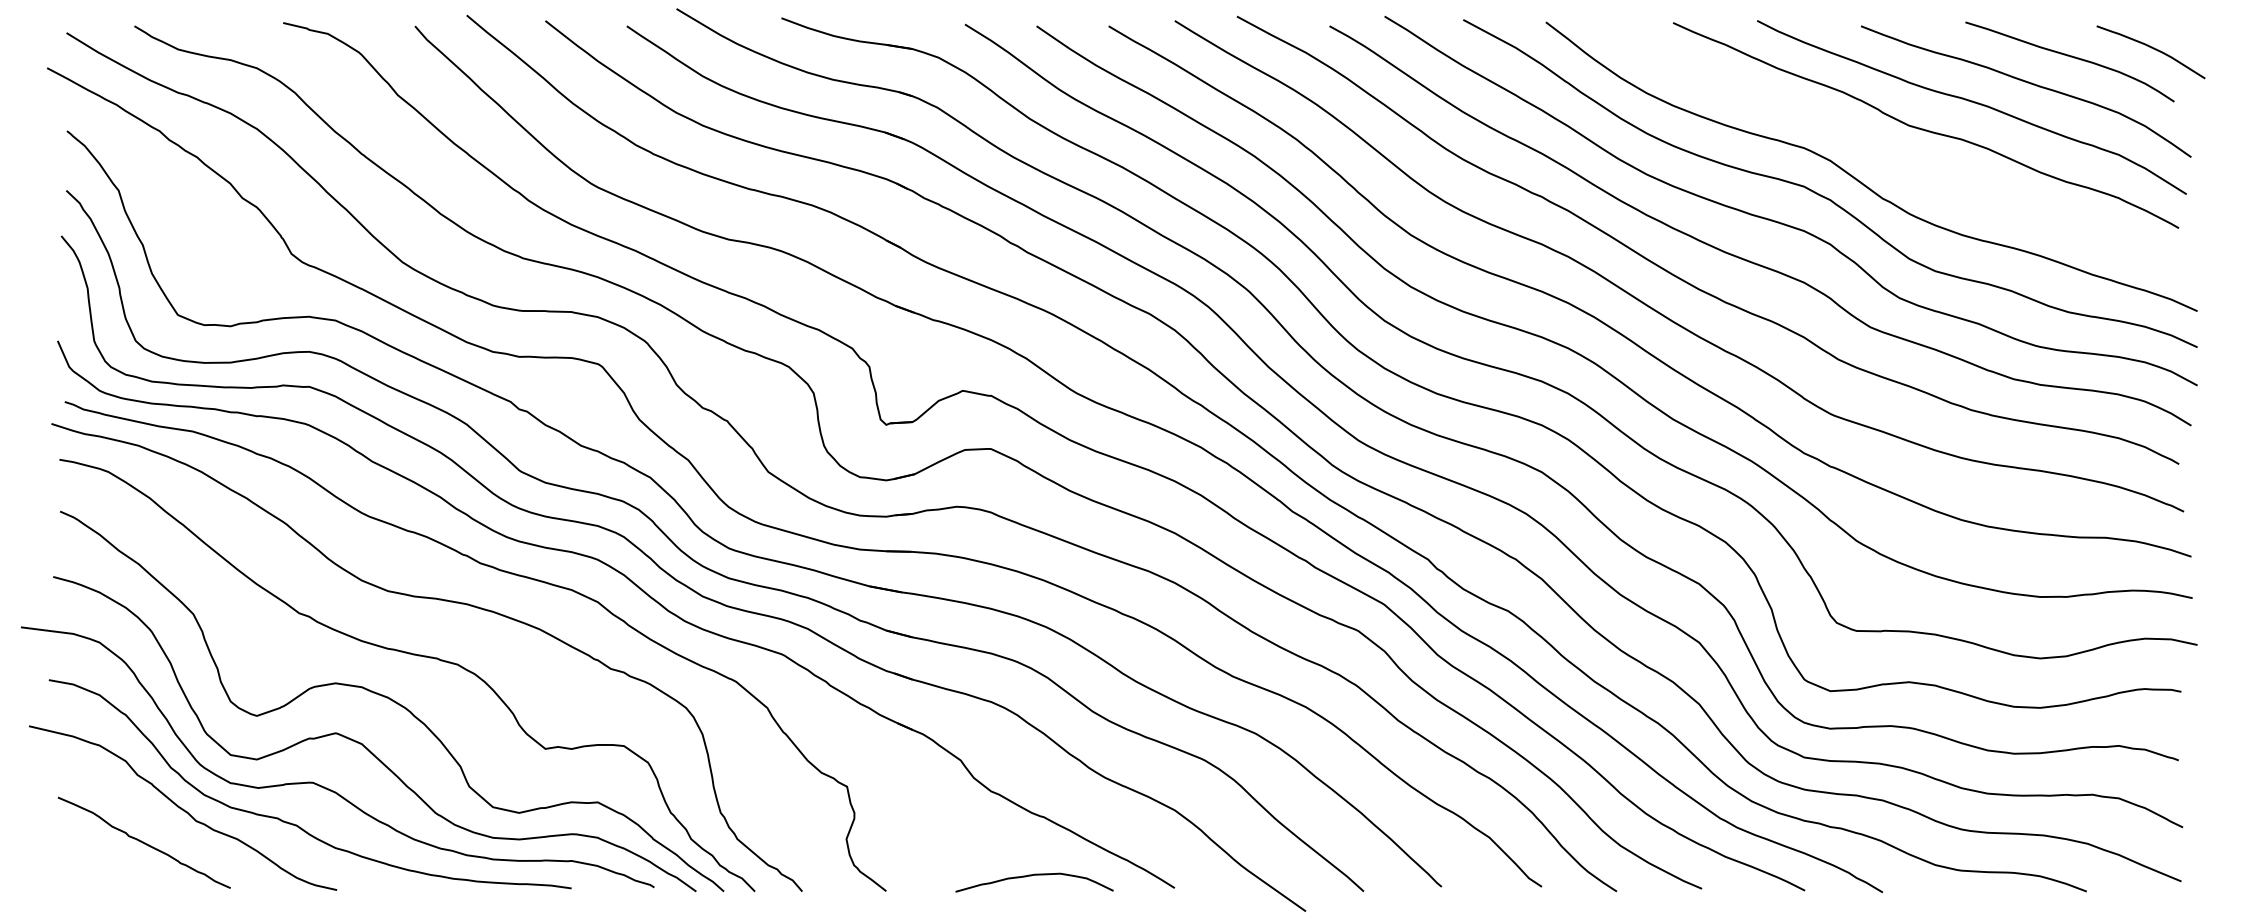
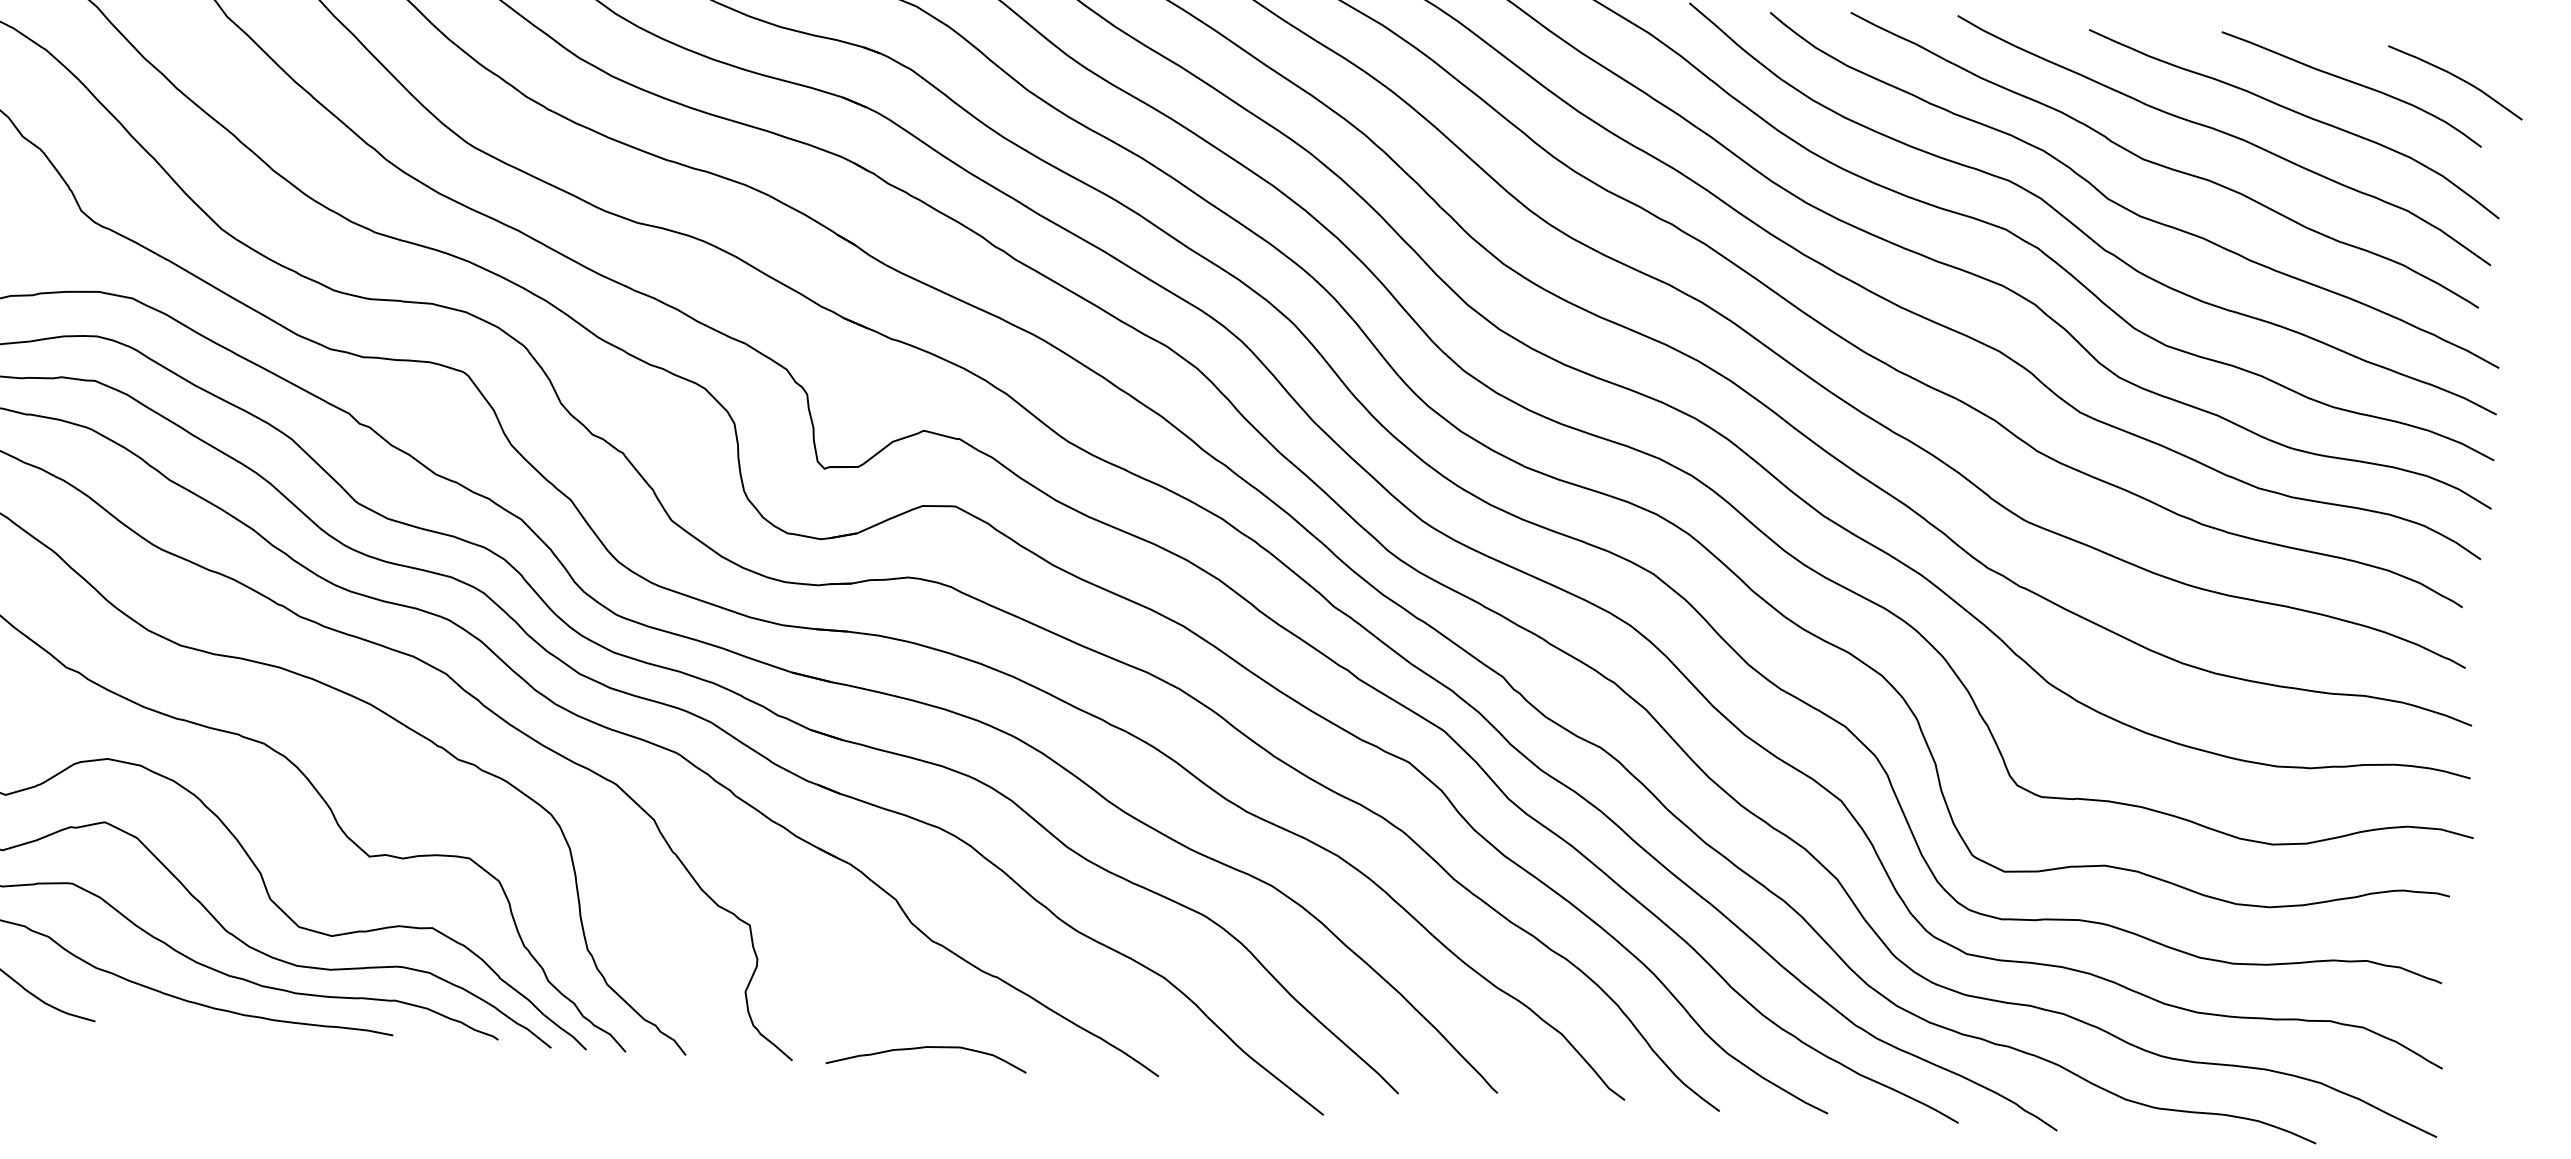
curve: (1896, 163) -> (2124, 206), added
curve: (1031, 876) -> (923, 1049), moved

